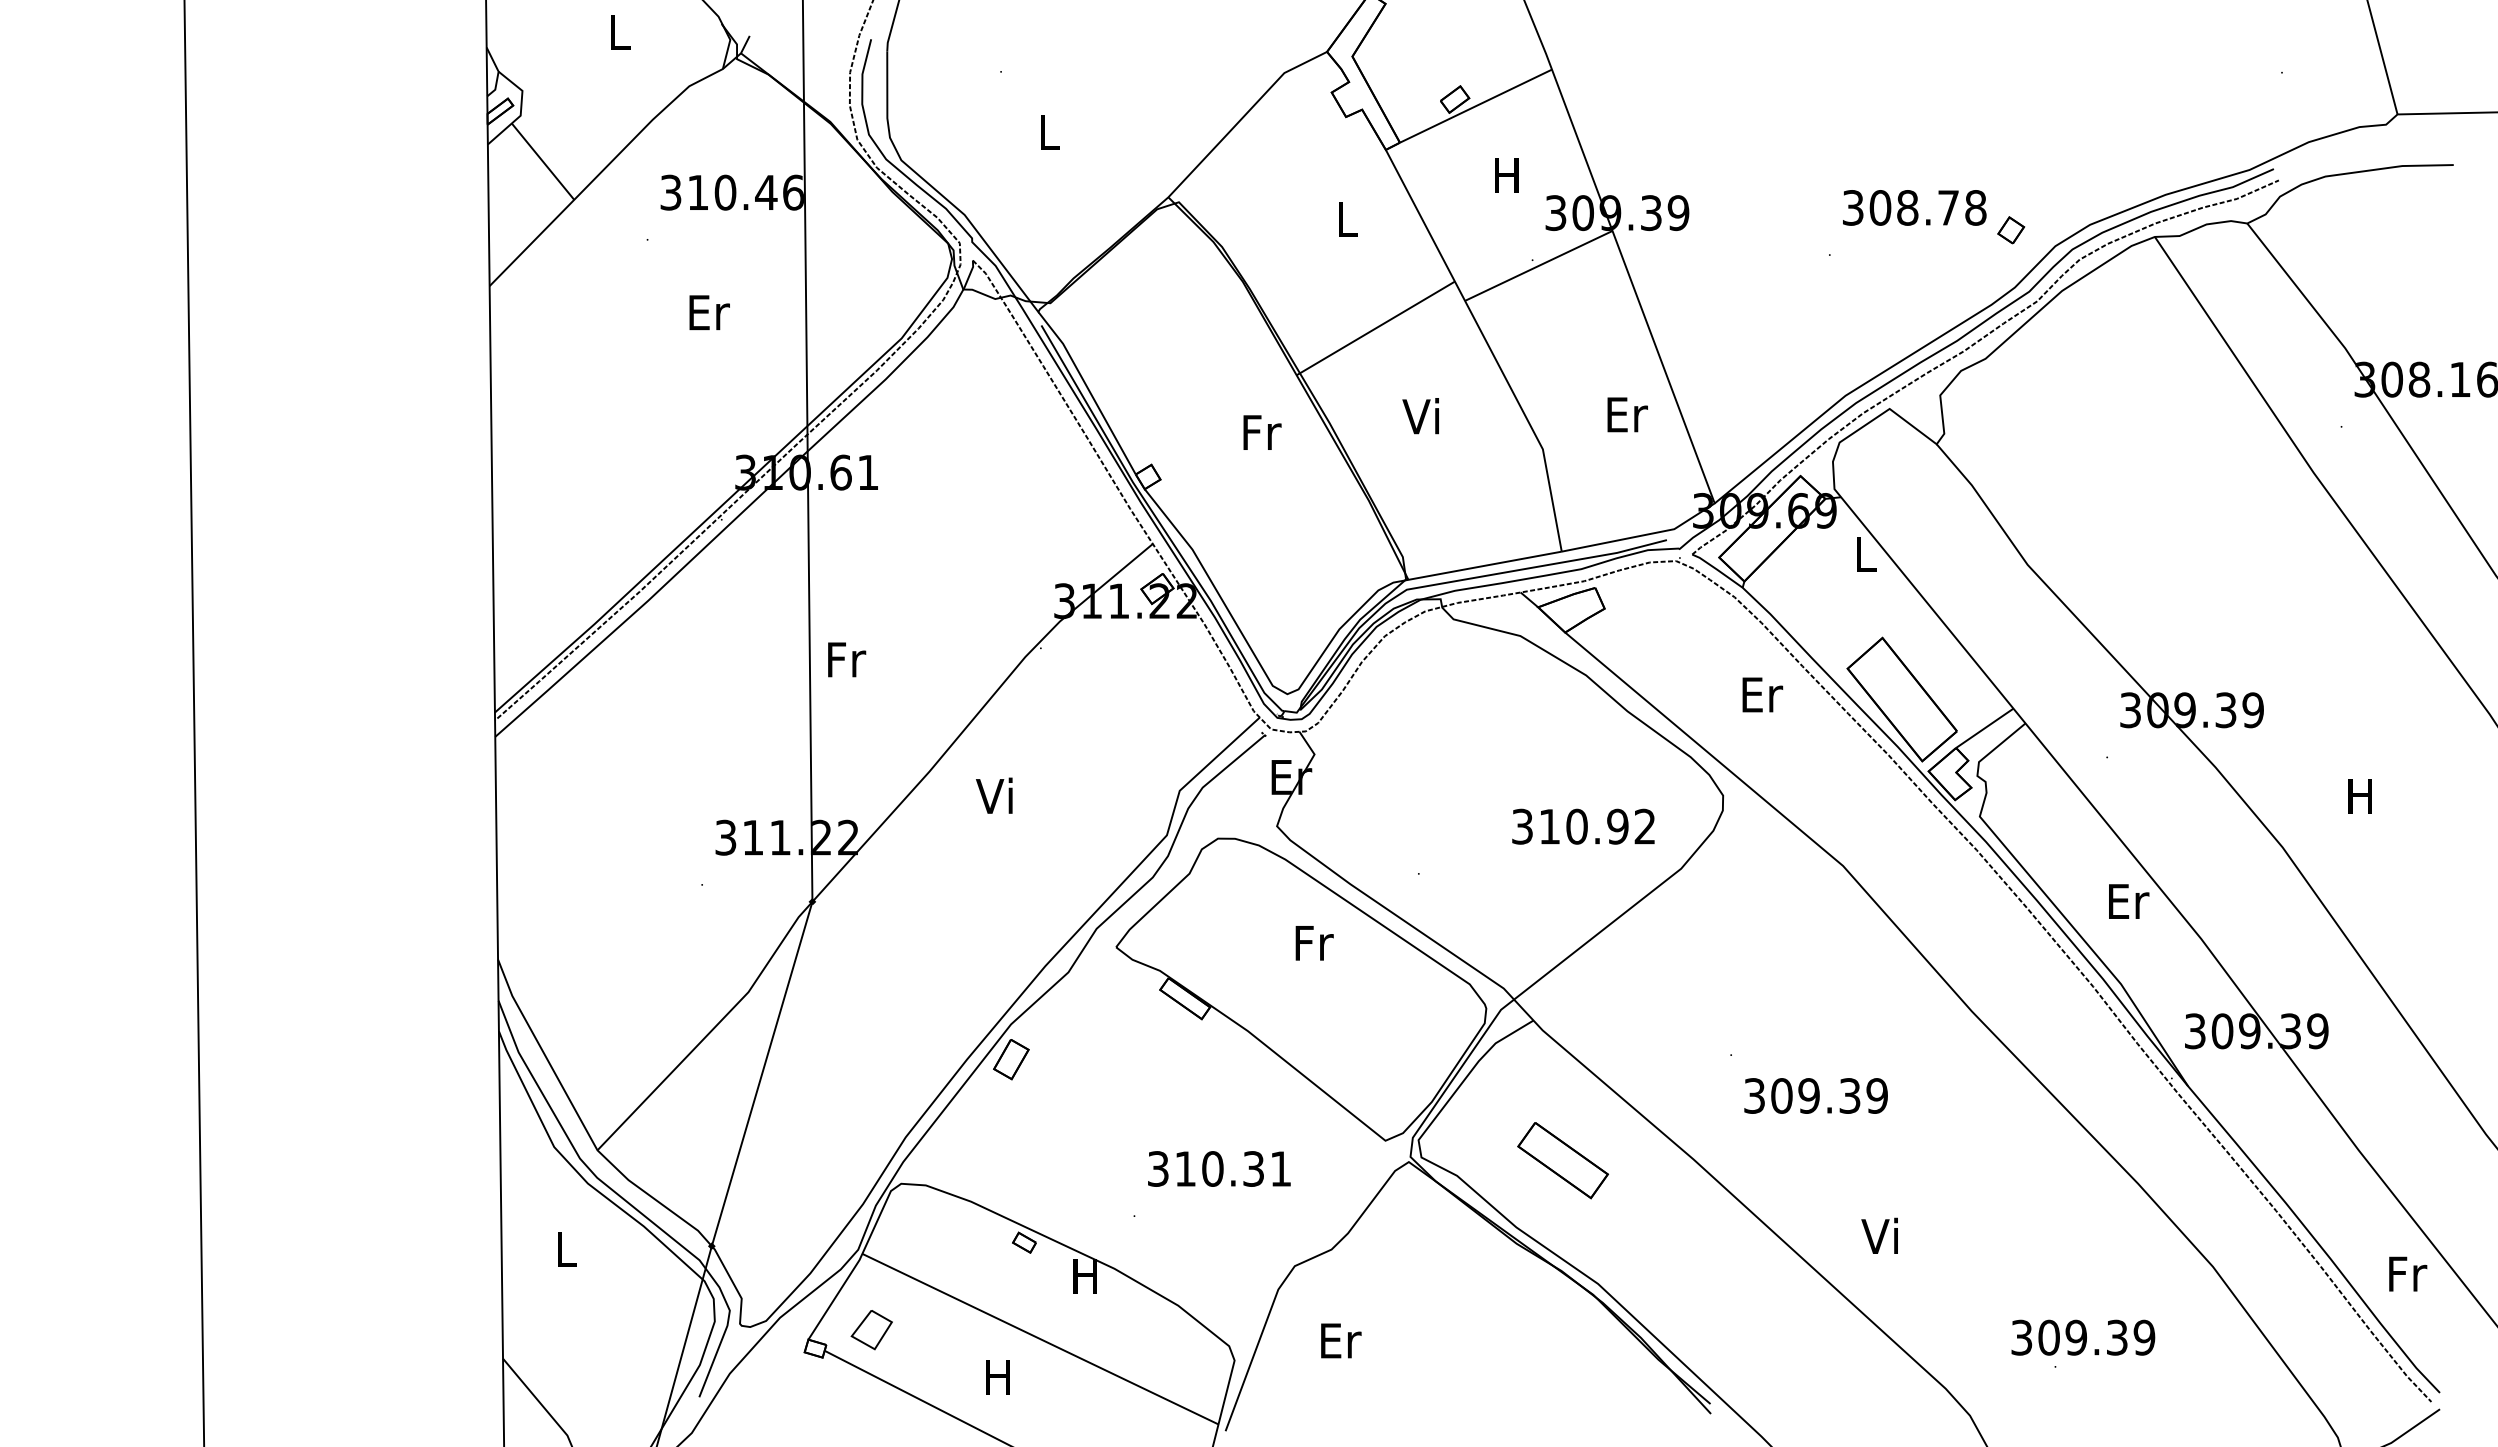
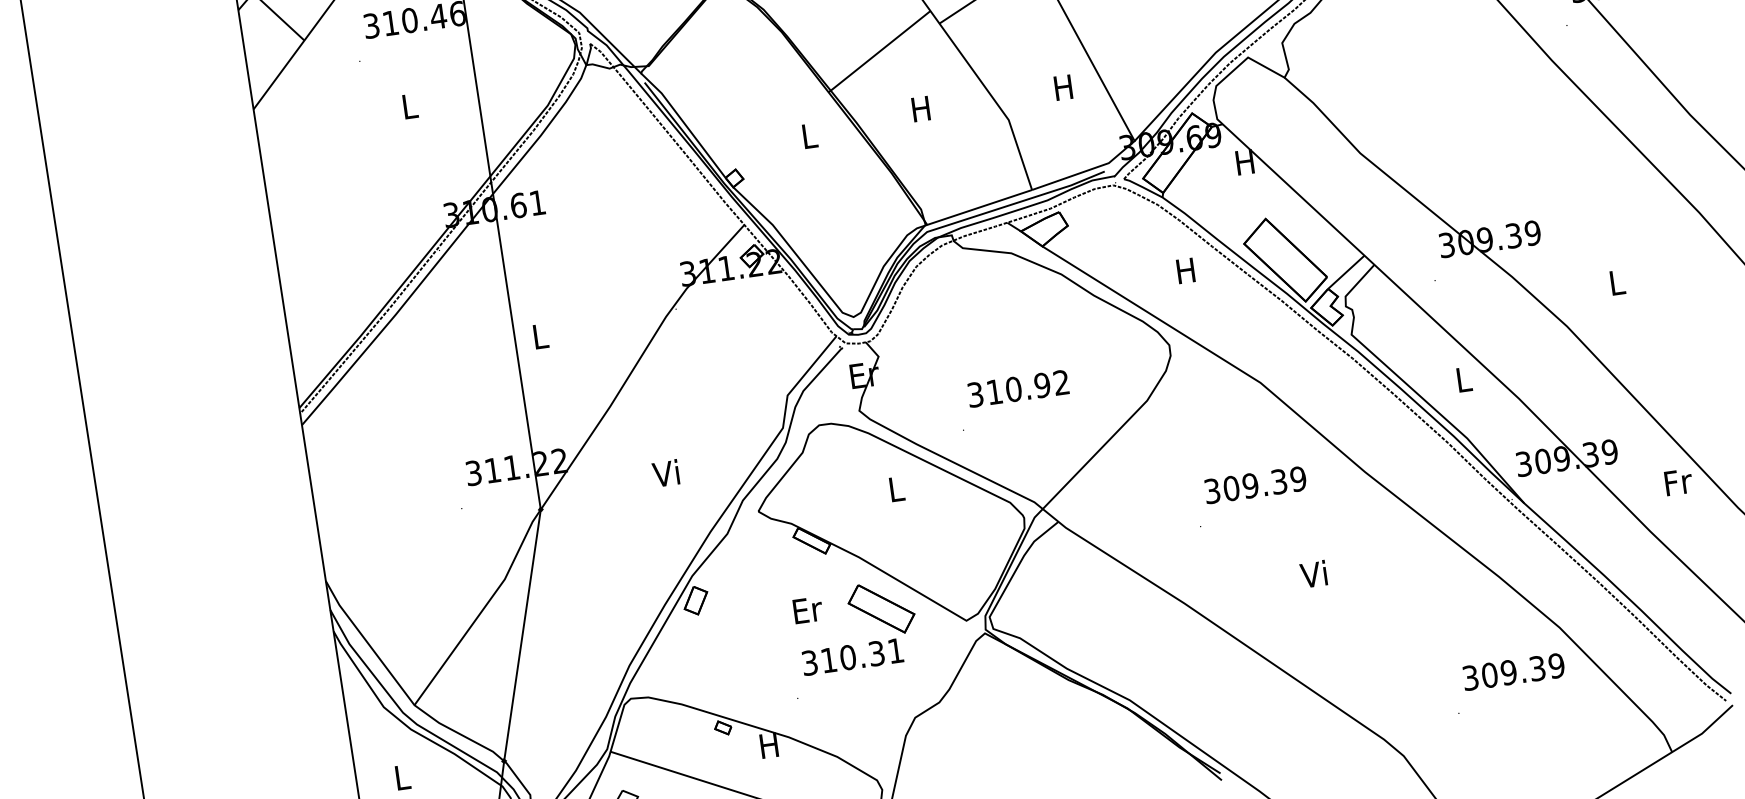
text: (709, 312) -> (410, 106), Er -> L
text: (1627, 414) -> (1064, 87), Er -> H
text: (1420, 416) -> (919, 109), Vi -> H
text: (1262, 432) -> (810, 135), Fr -> L
text: (1864, 554) -> (1244, 162), L -> H
text: (847, 659) -> (541, 336), Fr -> L
text: (1762, 694) -> (1187, 270), Er -> H
text: (994, 795) -> (665, 473), moved
text: (2359, 796) -> (1616, 283), H -> L
text: (1583, 826) -> (1018, 388), moved
text: (2129, 901) -> (1464, 379), Er -> L
text: (1314, 943) -> (897, 489), Fr -> L
text: (1815, 1095) -> (1255, 484), moved
part: (1562, 1160) -> (881, 608), moved
text: (1879, 1235) -> (1313, 573), moved
text: (2408, 1273) -> (1678, 481), moved
text: (2083, 1337) -> (1513, 671), moved
text: (1341, 1340) -> (808, 609), moved

